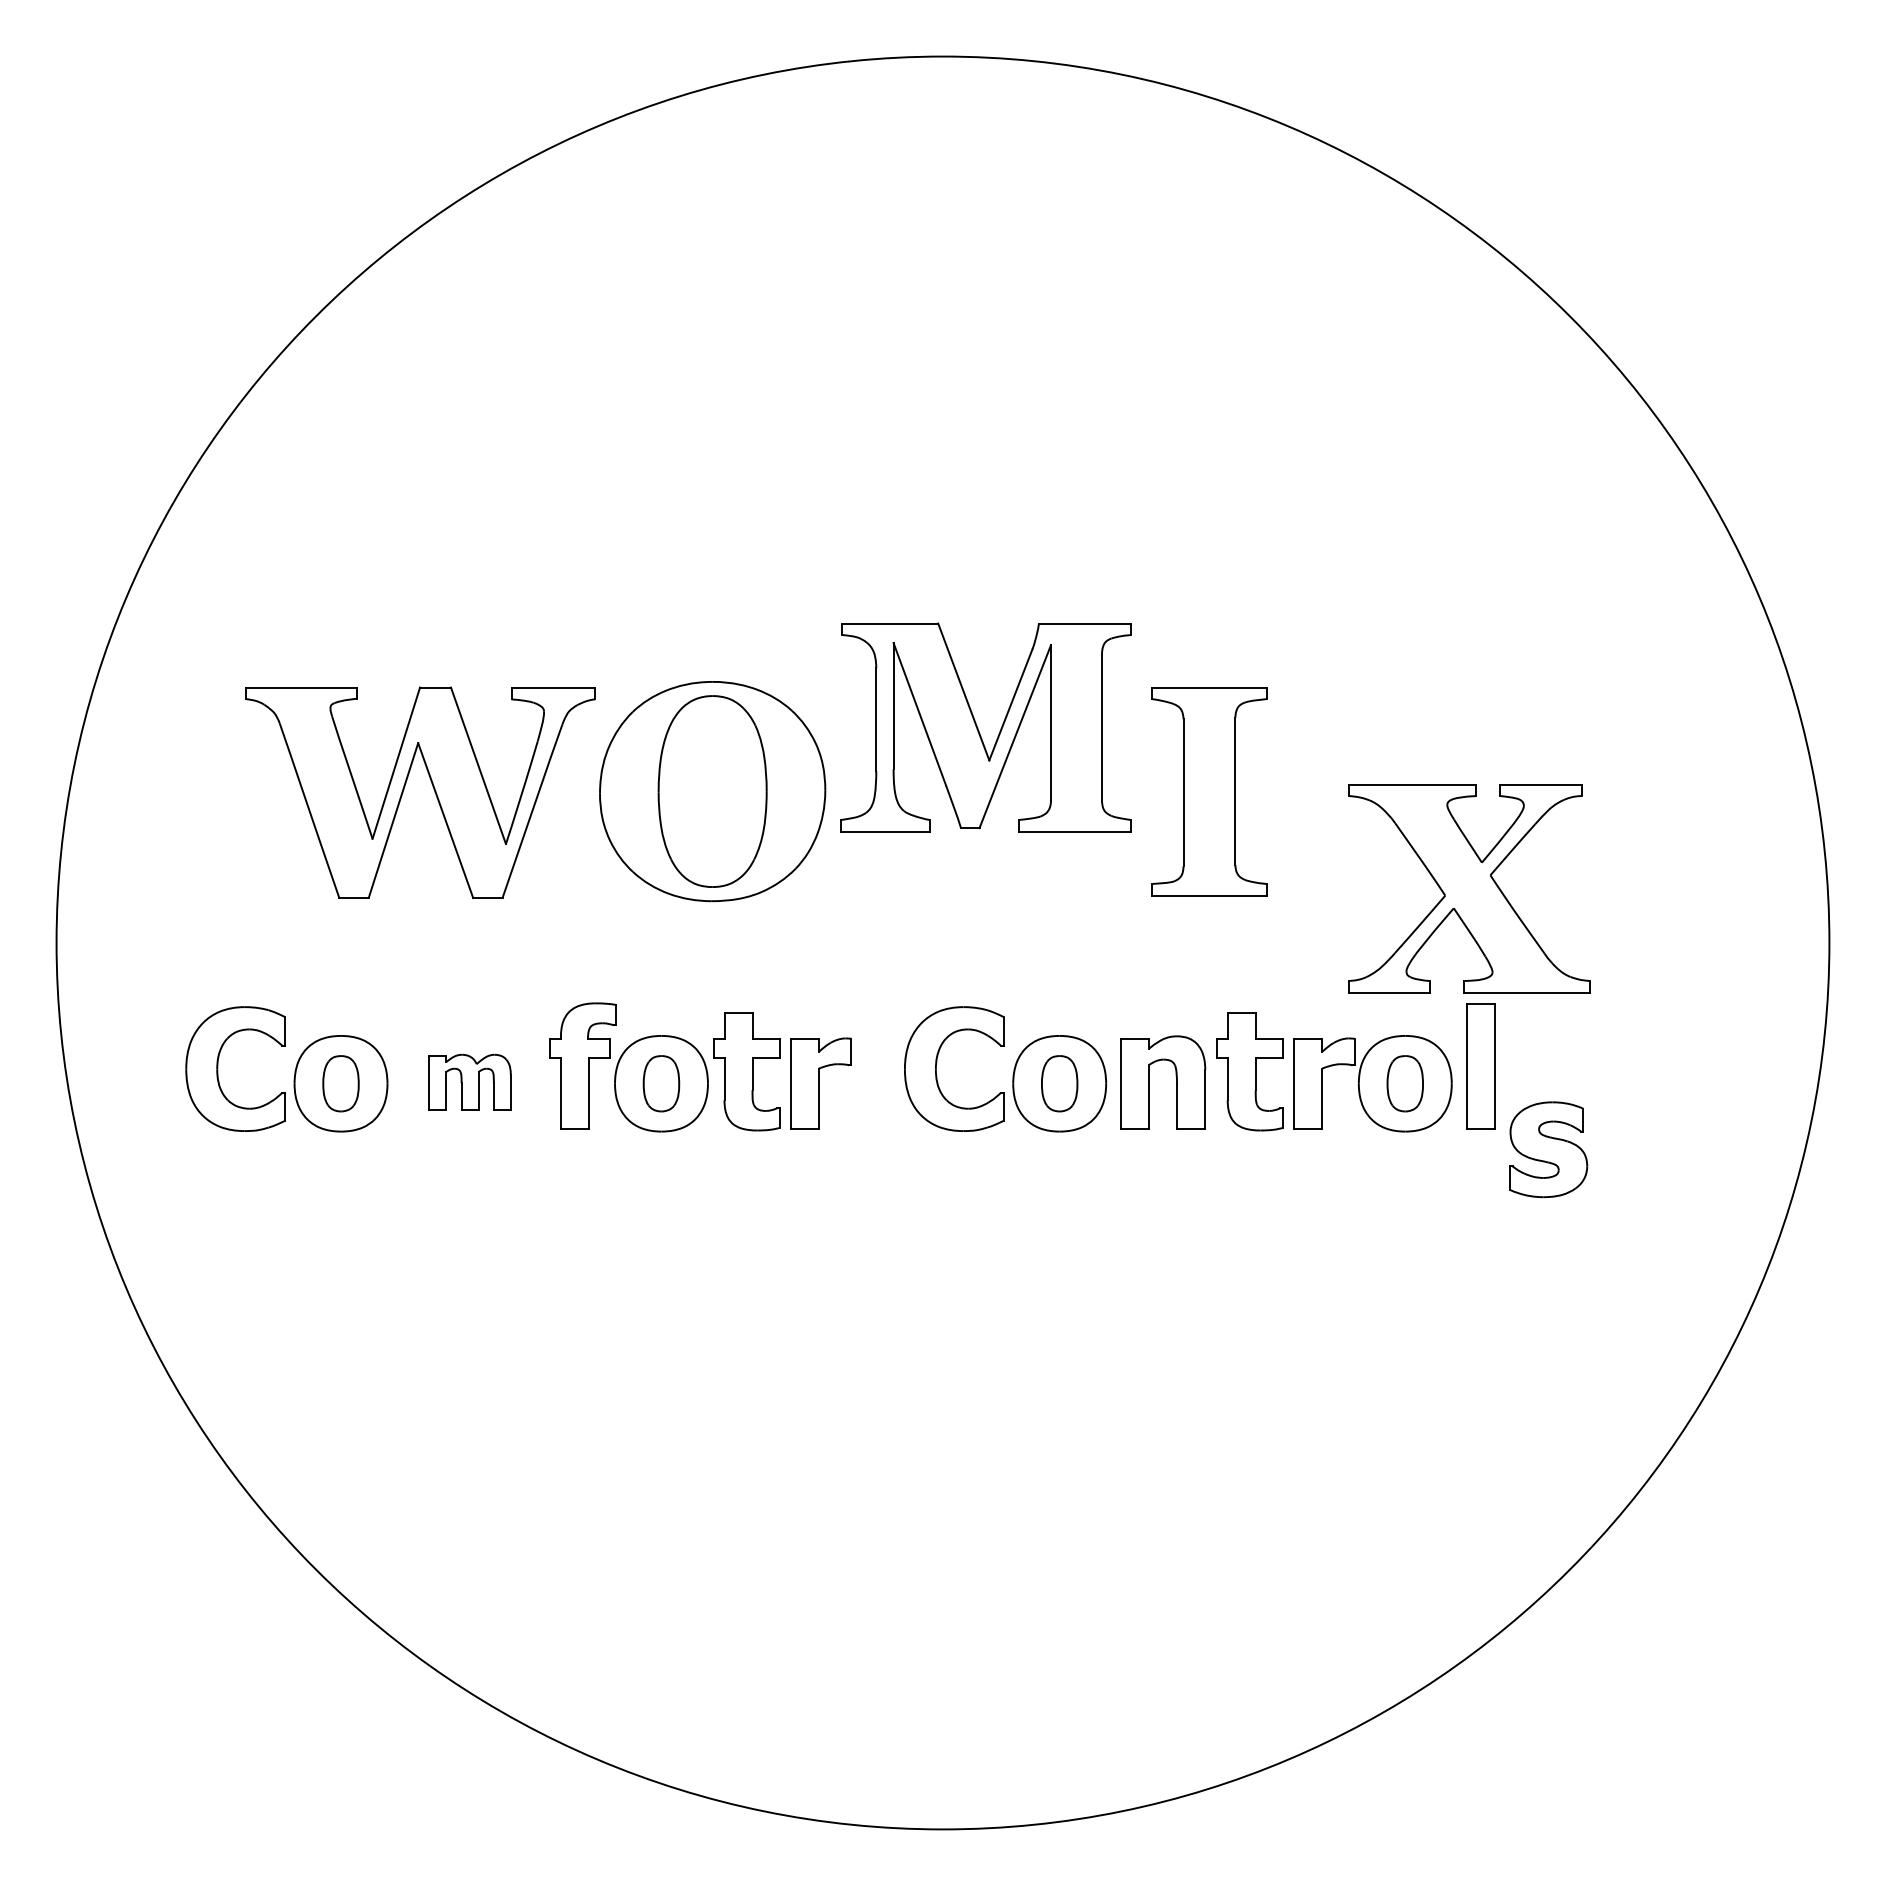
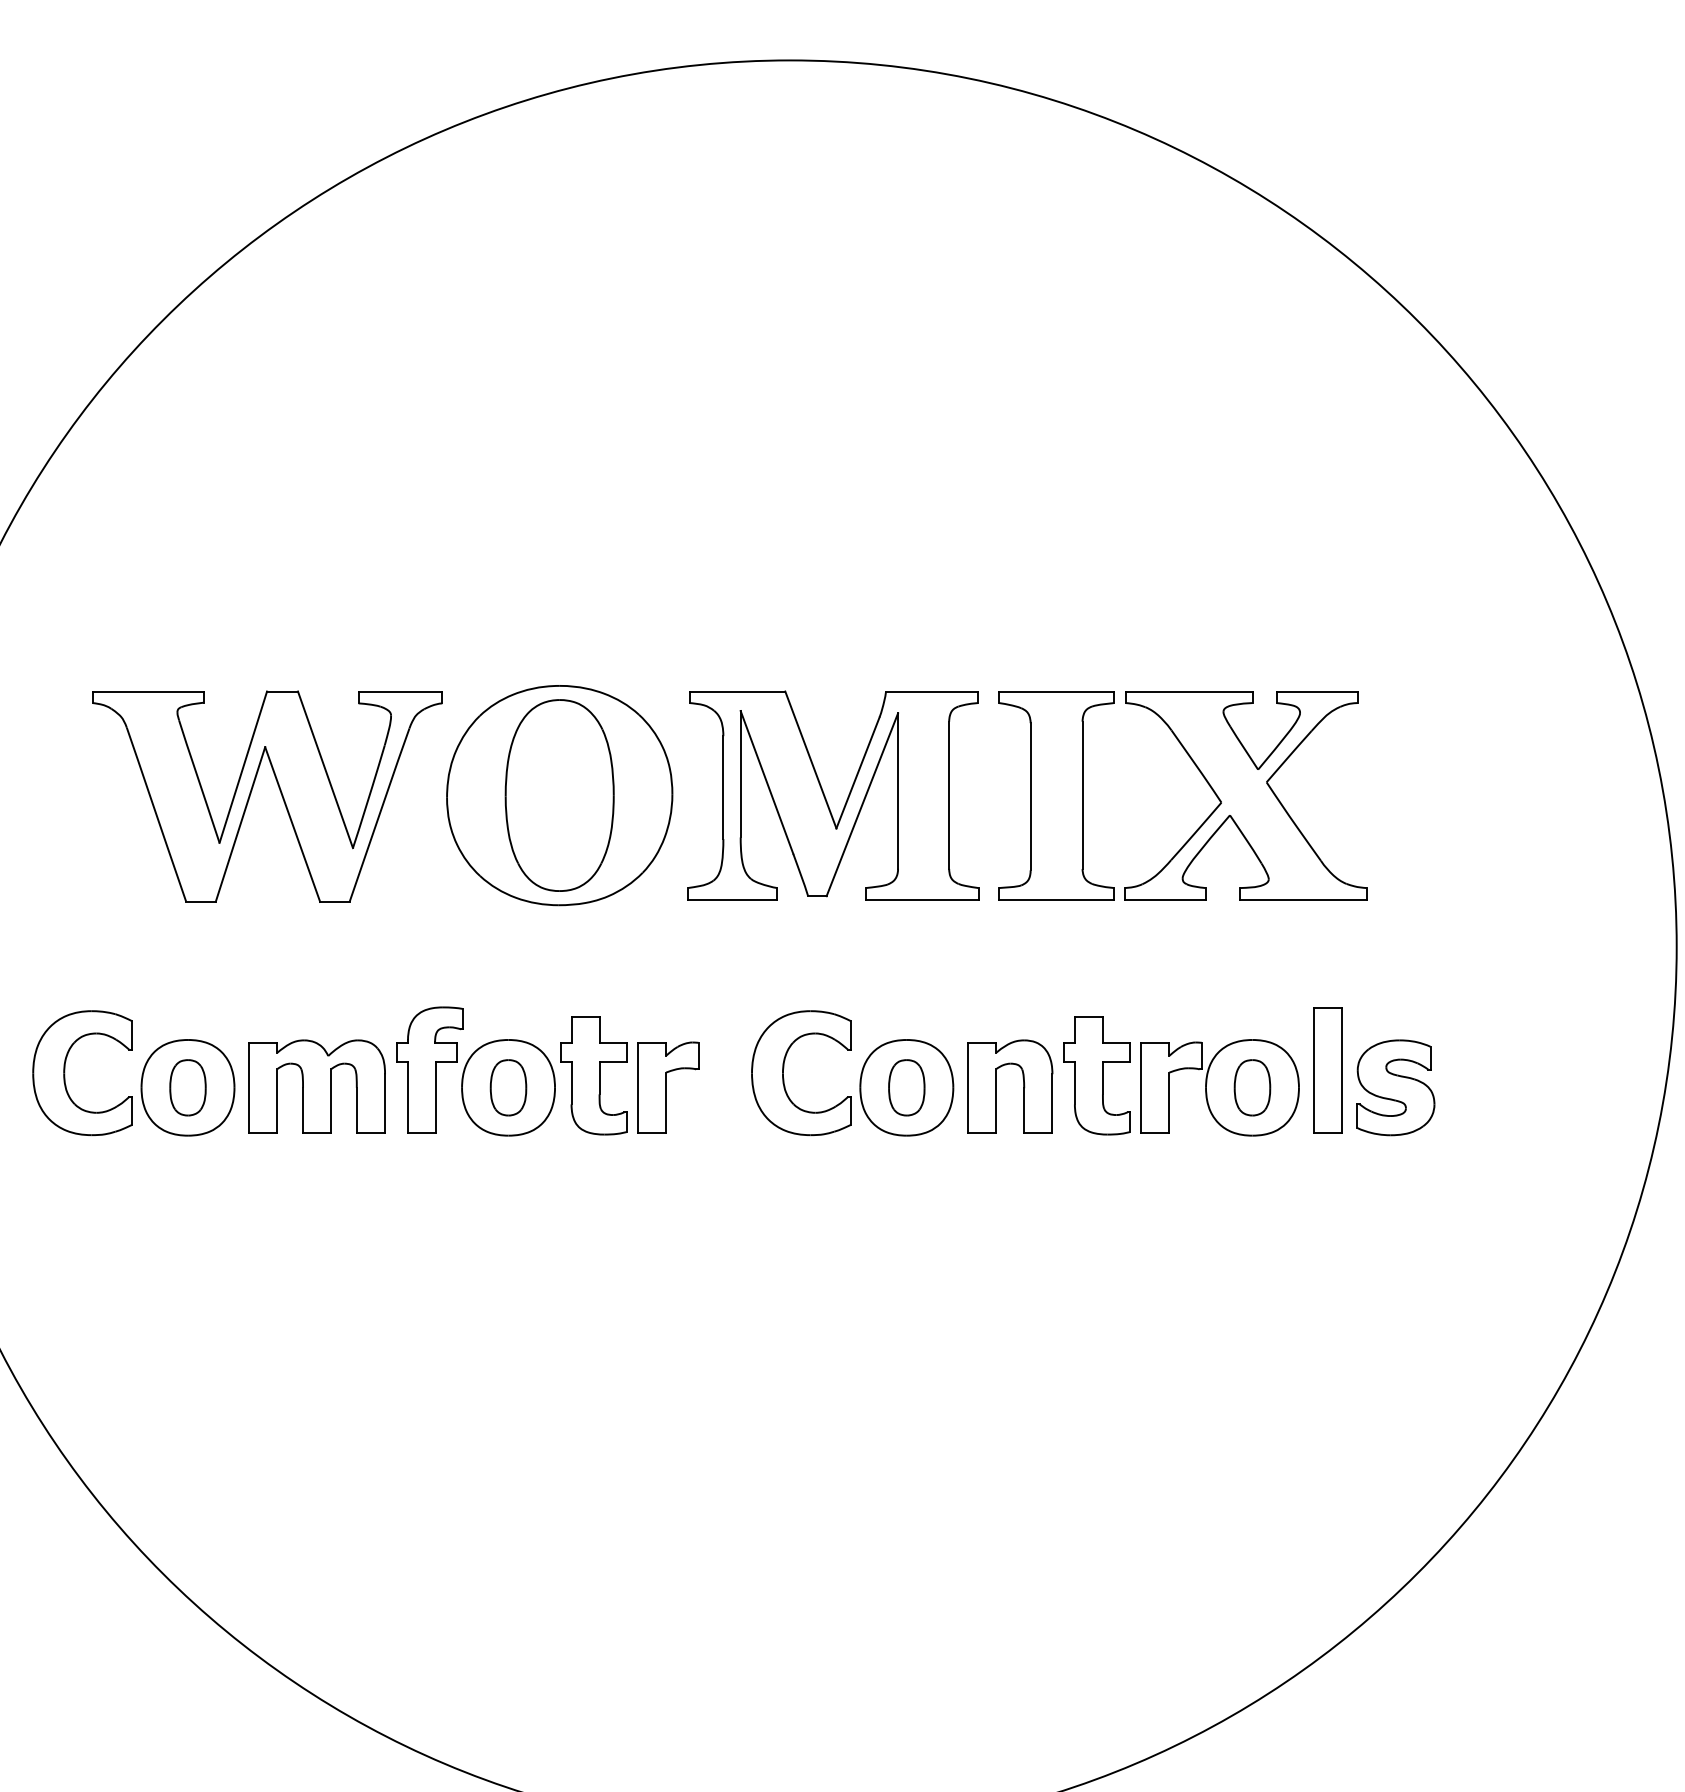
part: (979, 730) -> (826, 798), moved
part: (1469, 888) -> (1245, 795), moved
part: (469, 1082) -> (316, 1086), size x1.67
part: (1548, 1149) -> (1395, 1087), moved

